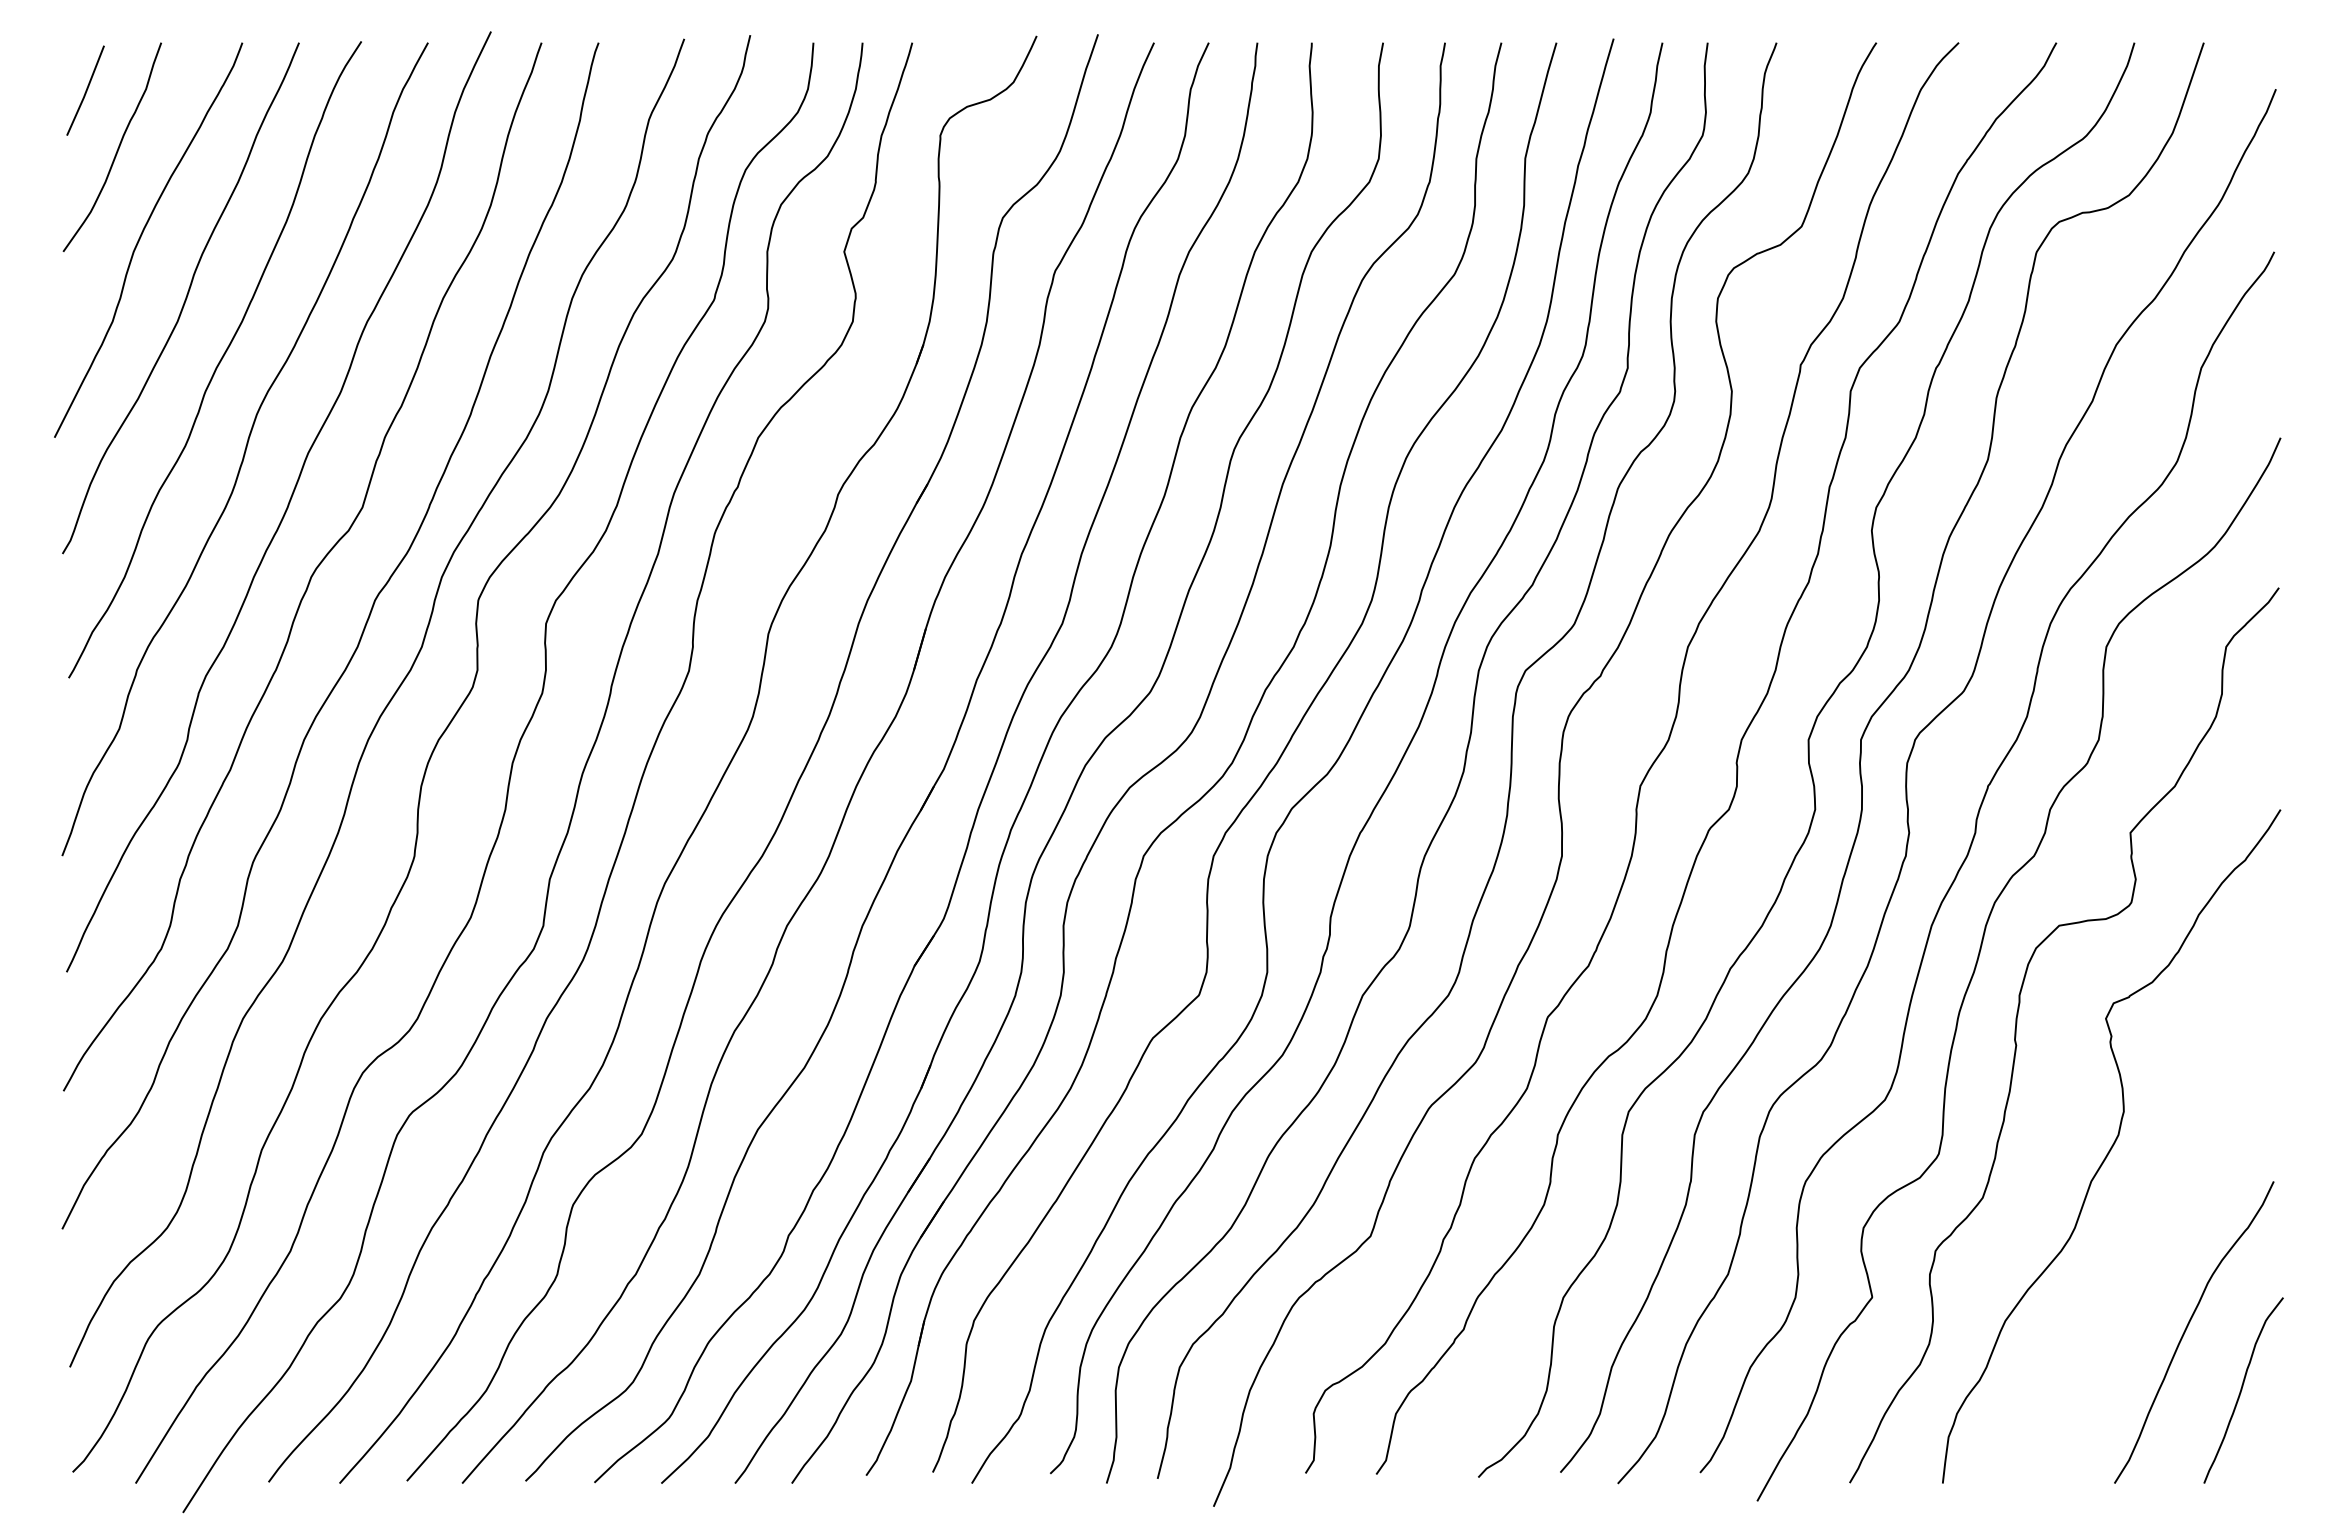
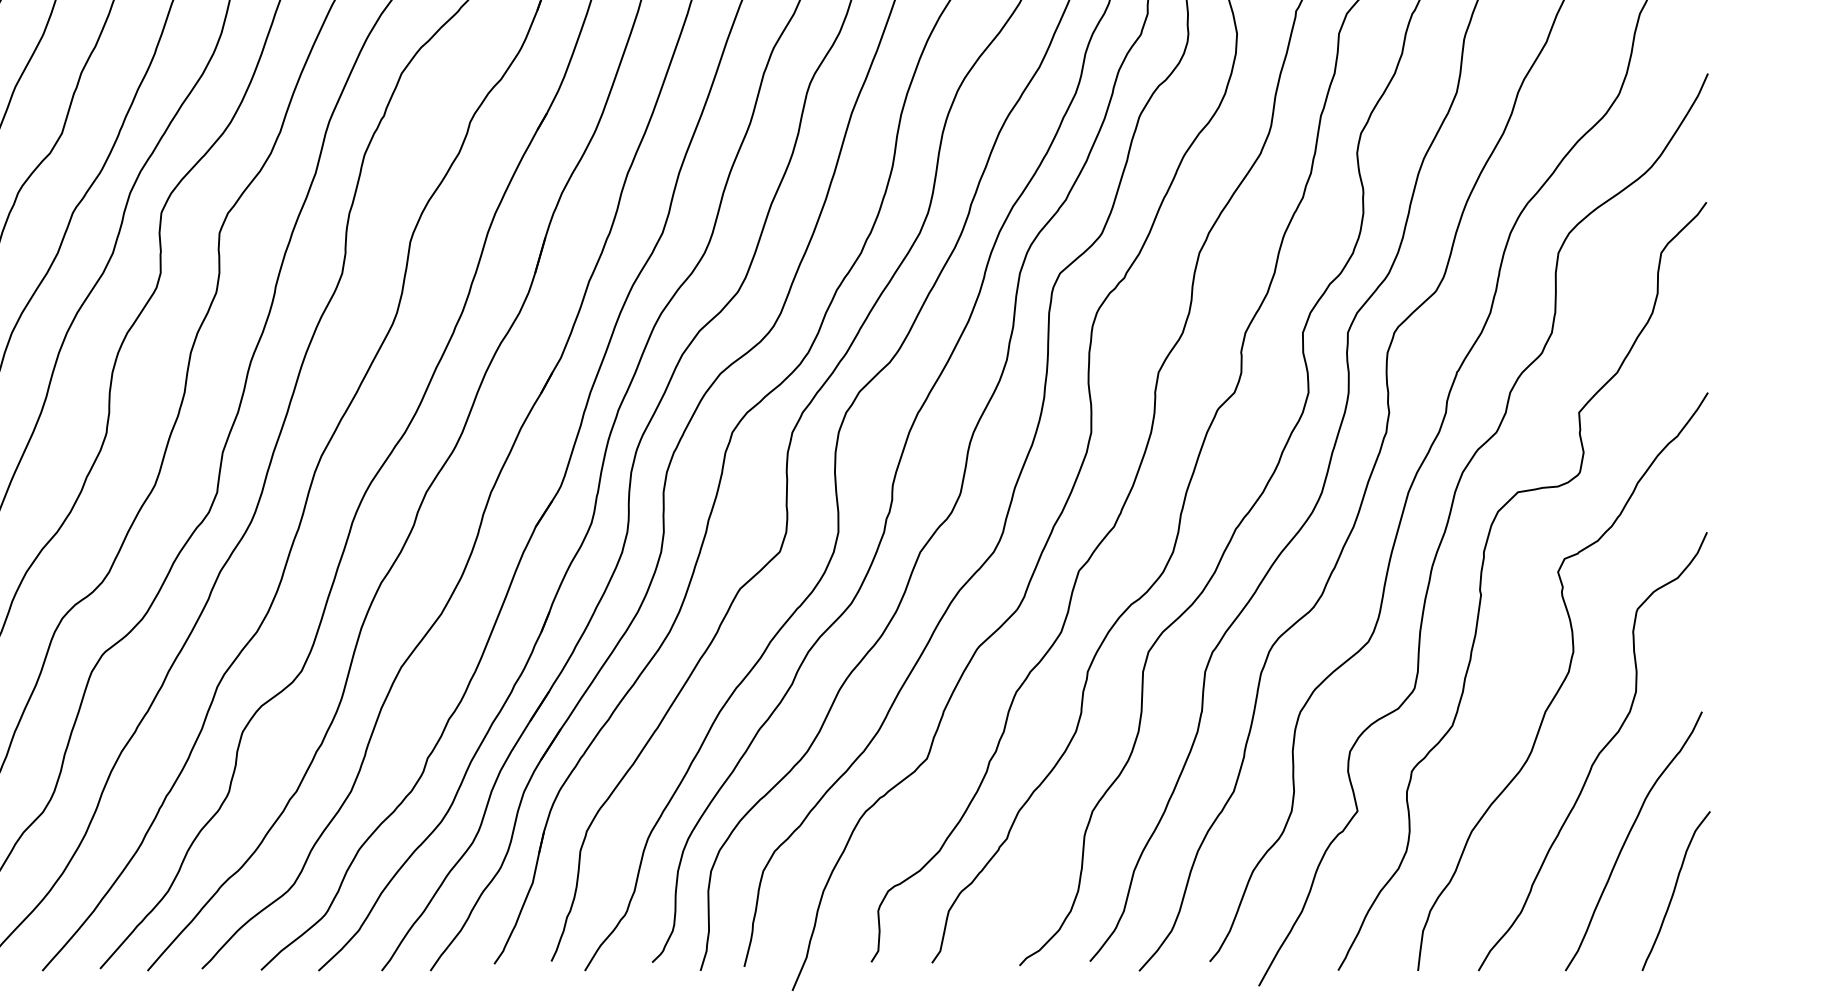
curve: (2152, 1230) -> (1598, 753), added

